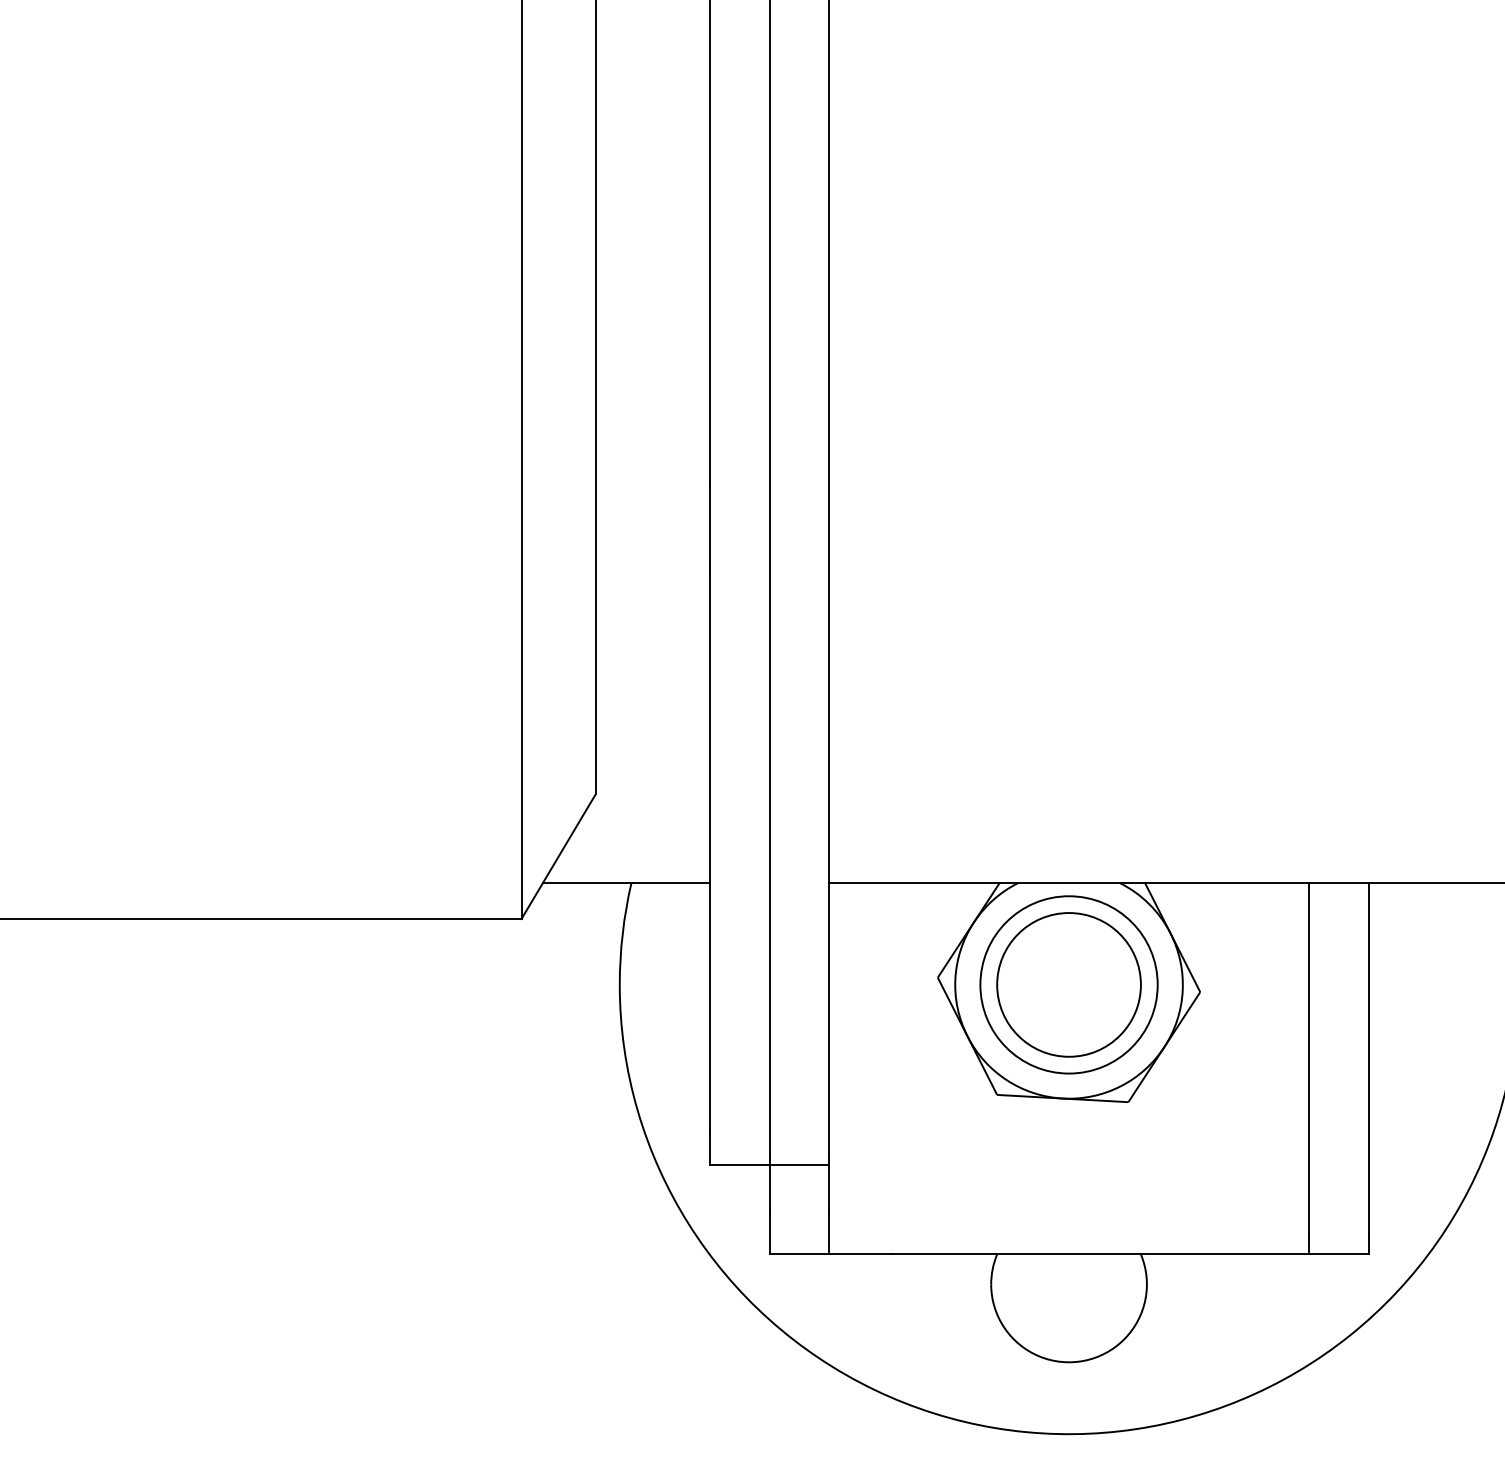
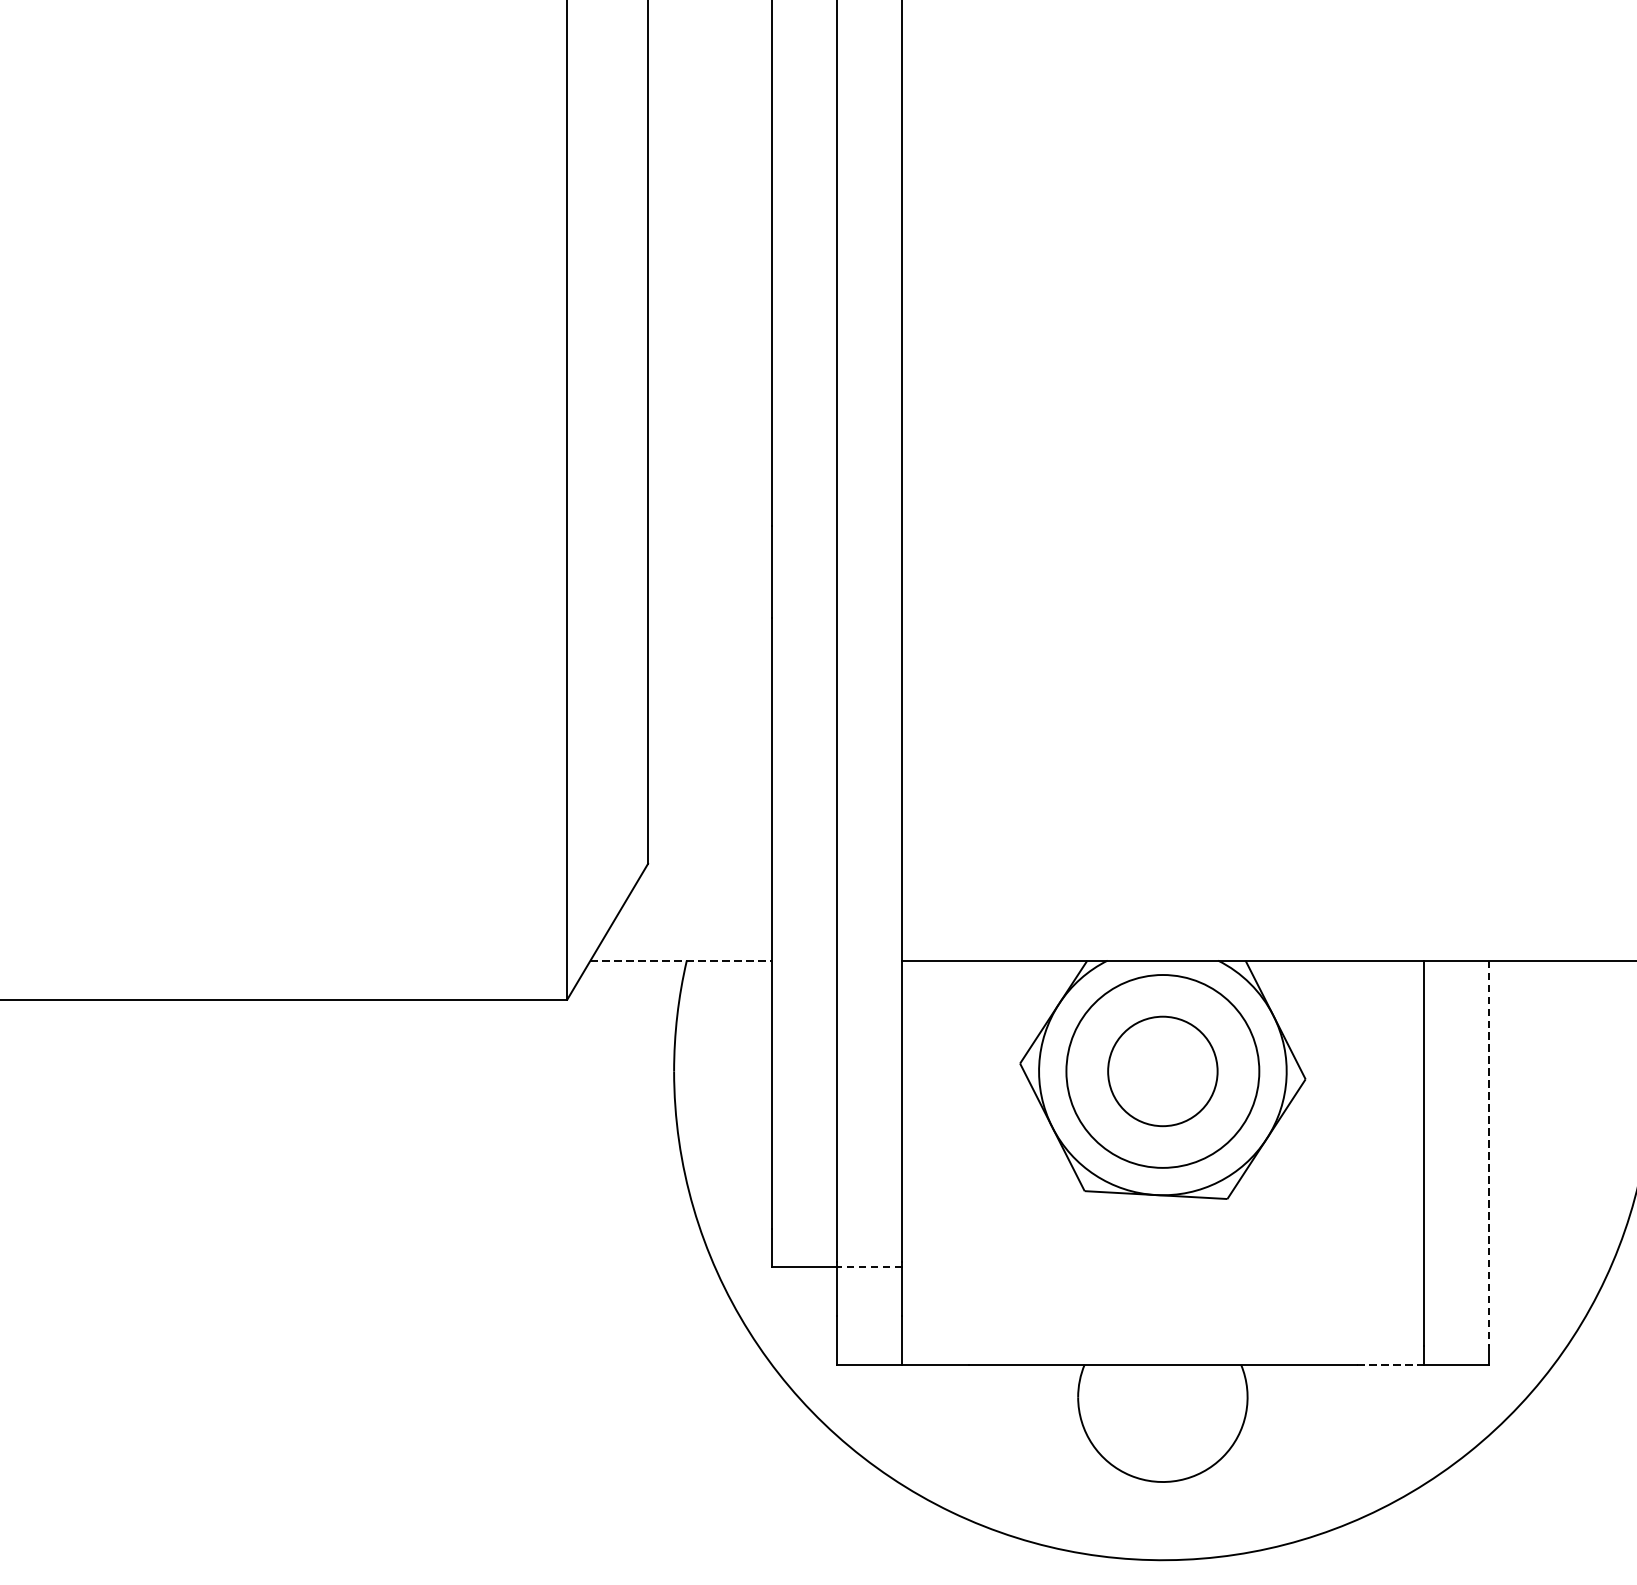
line: (626, 883) -> (681, 961), solid -> dashed
circle: (1068, 984) -> (1162, 1071), size x0.7
line: (1368, 1060) -> (1488, 1153), solid -> dashed
line: (799, 1164) -> (869, 1266), solid -> dashed
line: (1278, 1254) -> (1390, 1364), solid -> dashed

